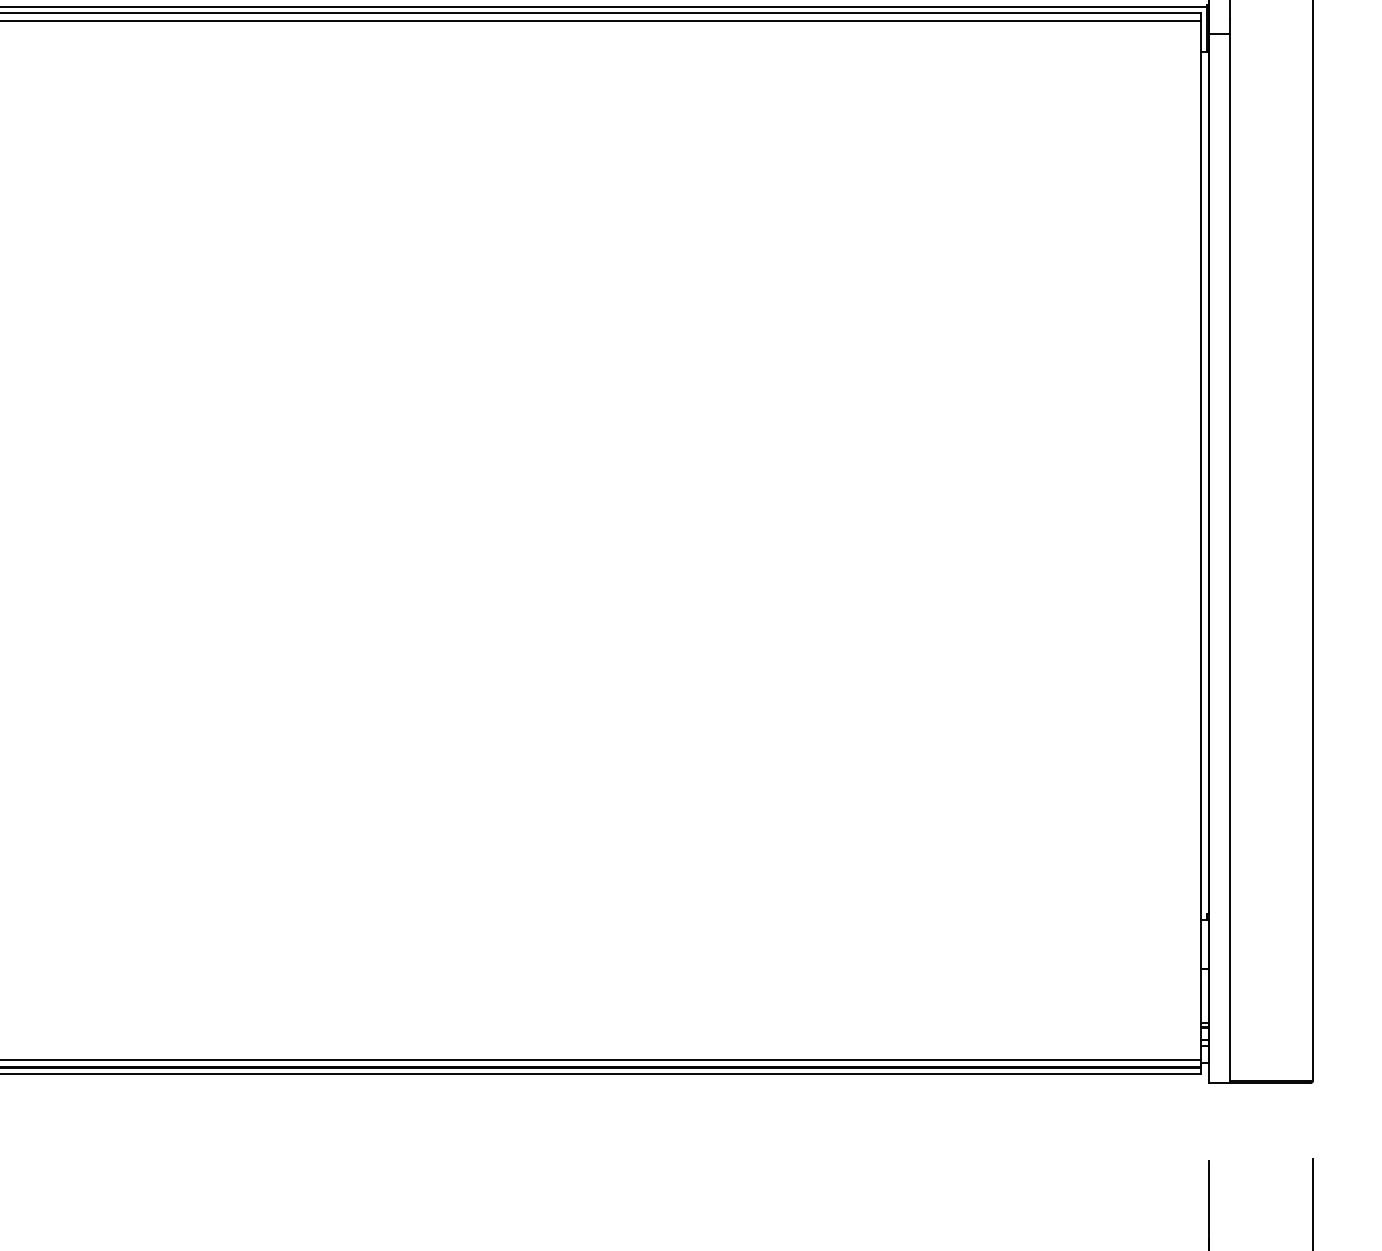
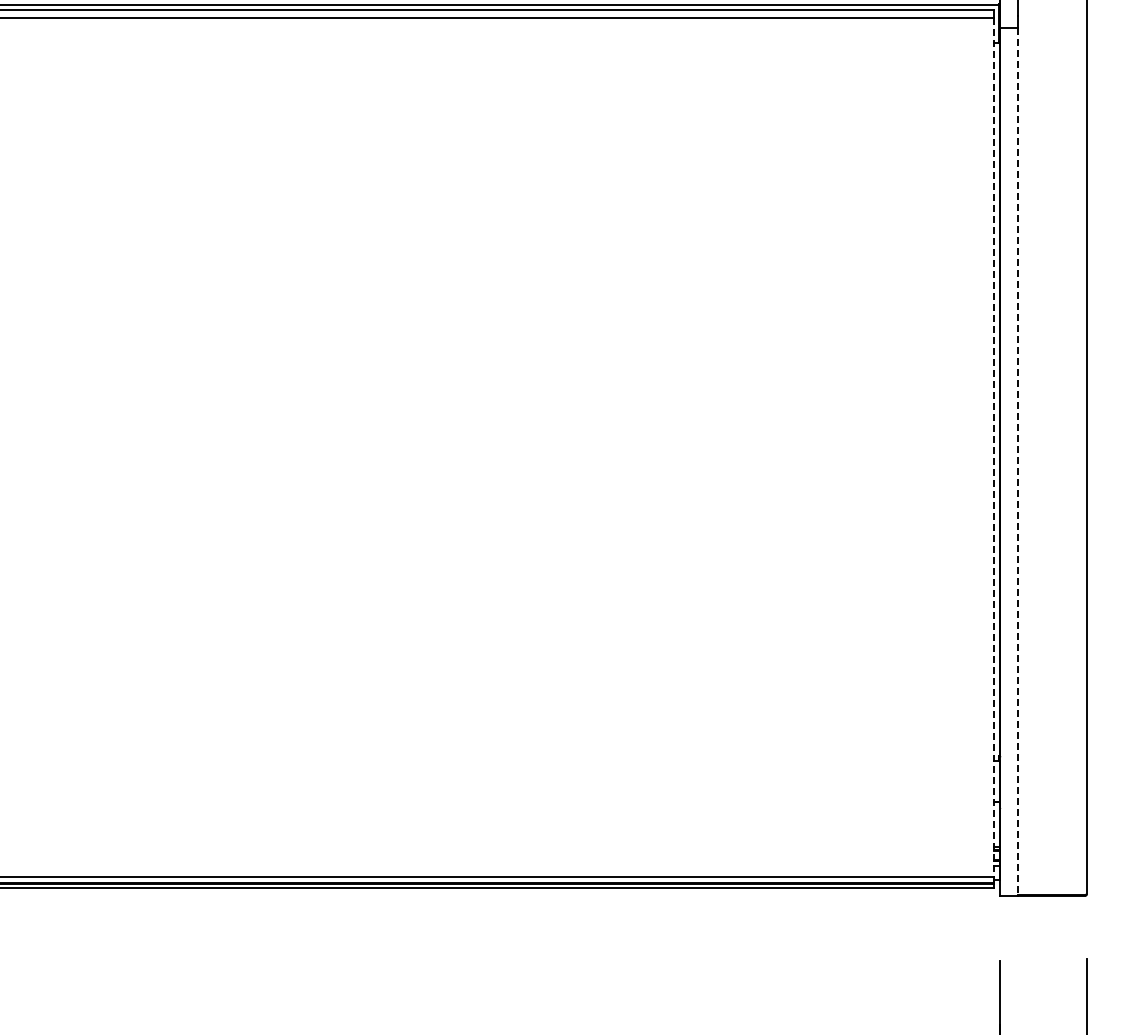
line: (1200, 540) -> (993, 447), solid -> dashed
line: (1229, 557) -> (1017, 461), solid -> dashed

